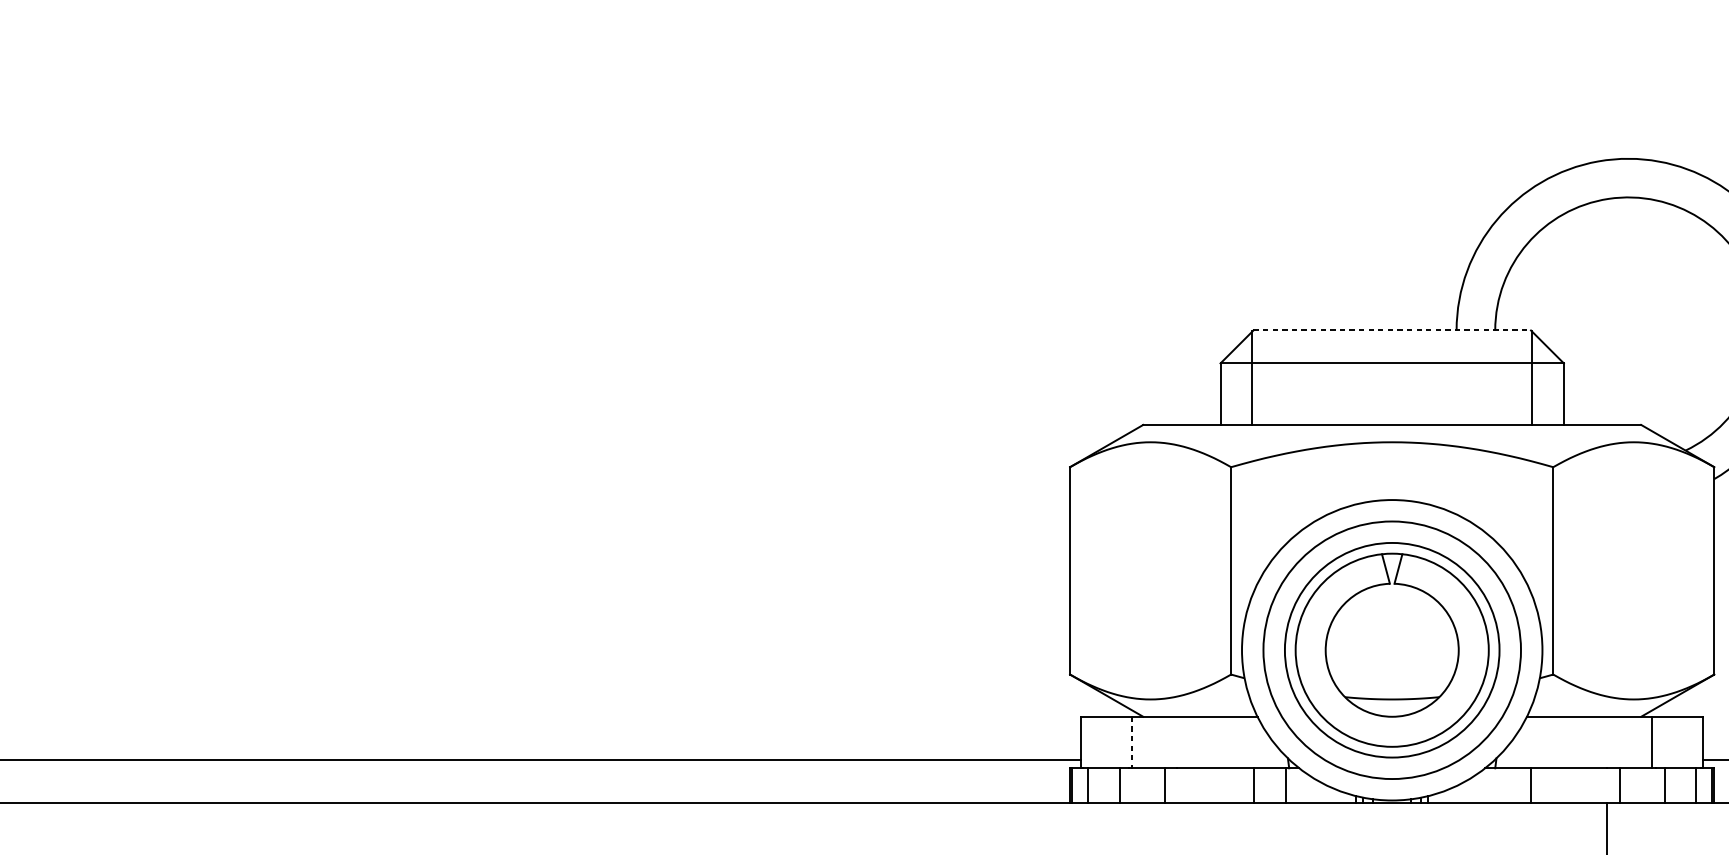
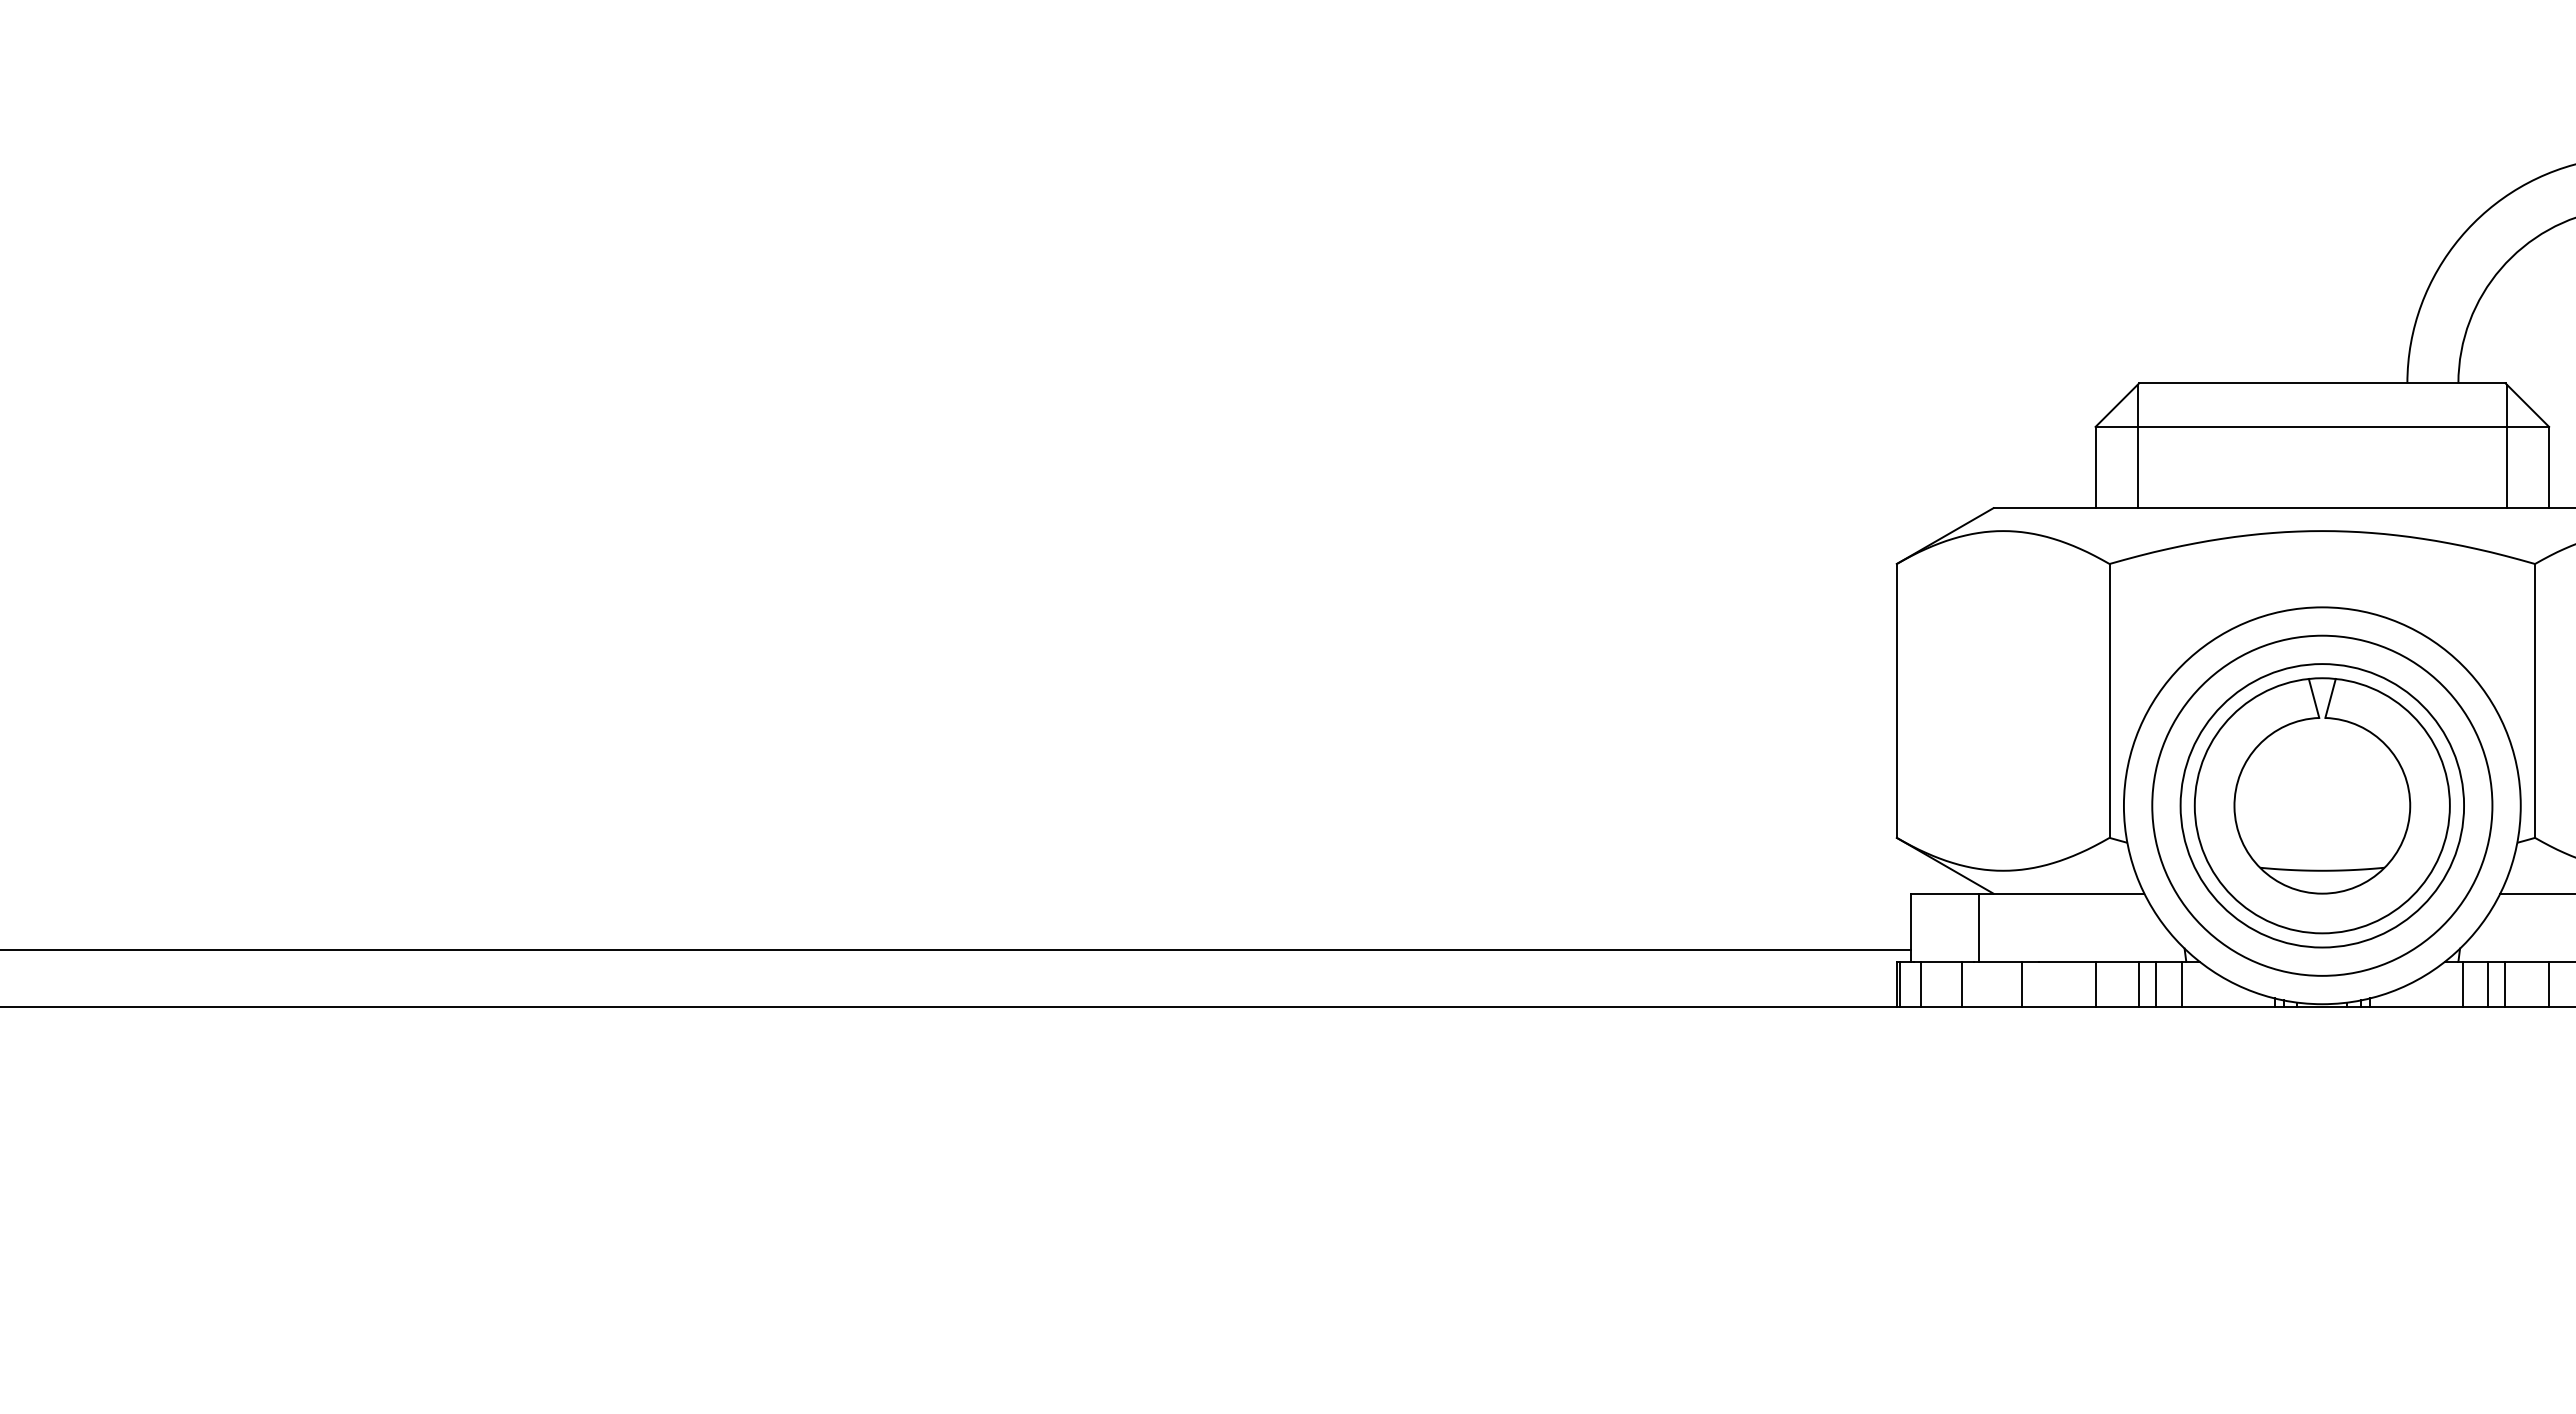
line: (1392, 330) -> (2322, 383), dashed -> solid
line: (1131, 743) -> (1978, 928), dashed -> solid
line: (1221, 785) -> (2096, 984), added
line: (1266, 785) -> (2156, 984), added
line: (1498, 785) -> (2462, 984), added
line: (1518, 785) -> (2488, 984), added
line: (1563, 785) -> (2548, 984), added

